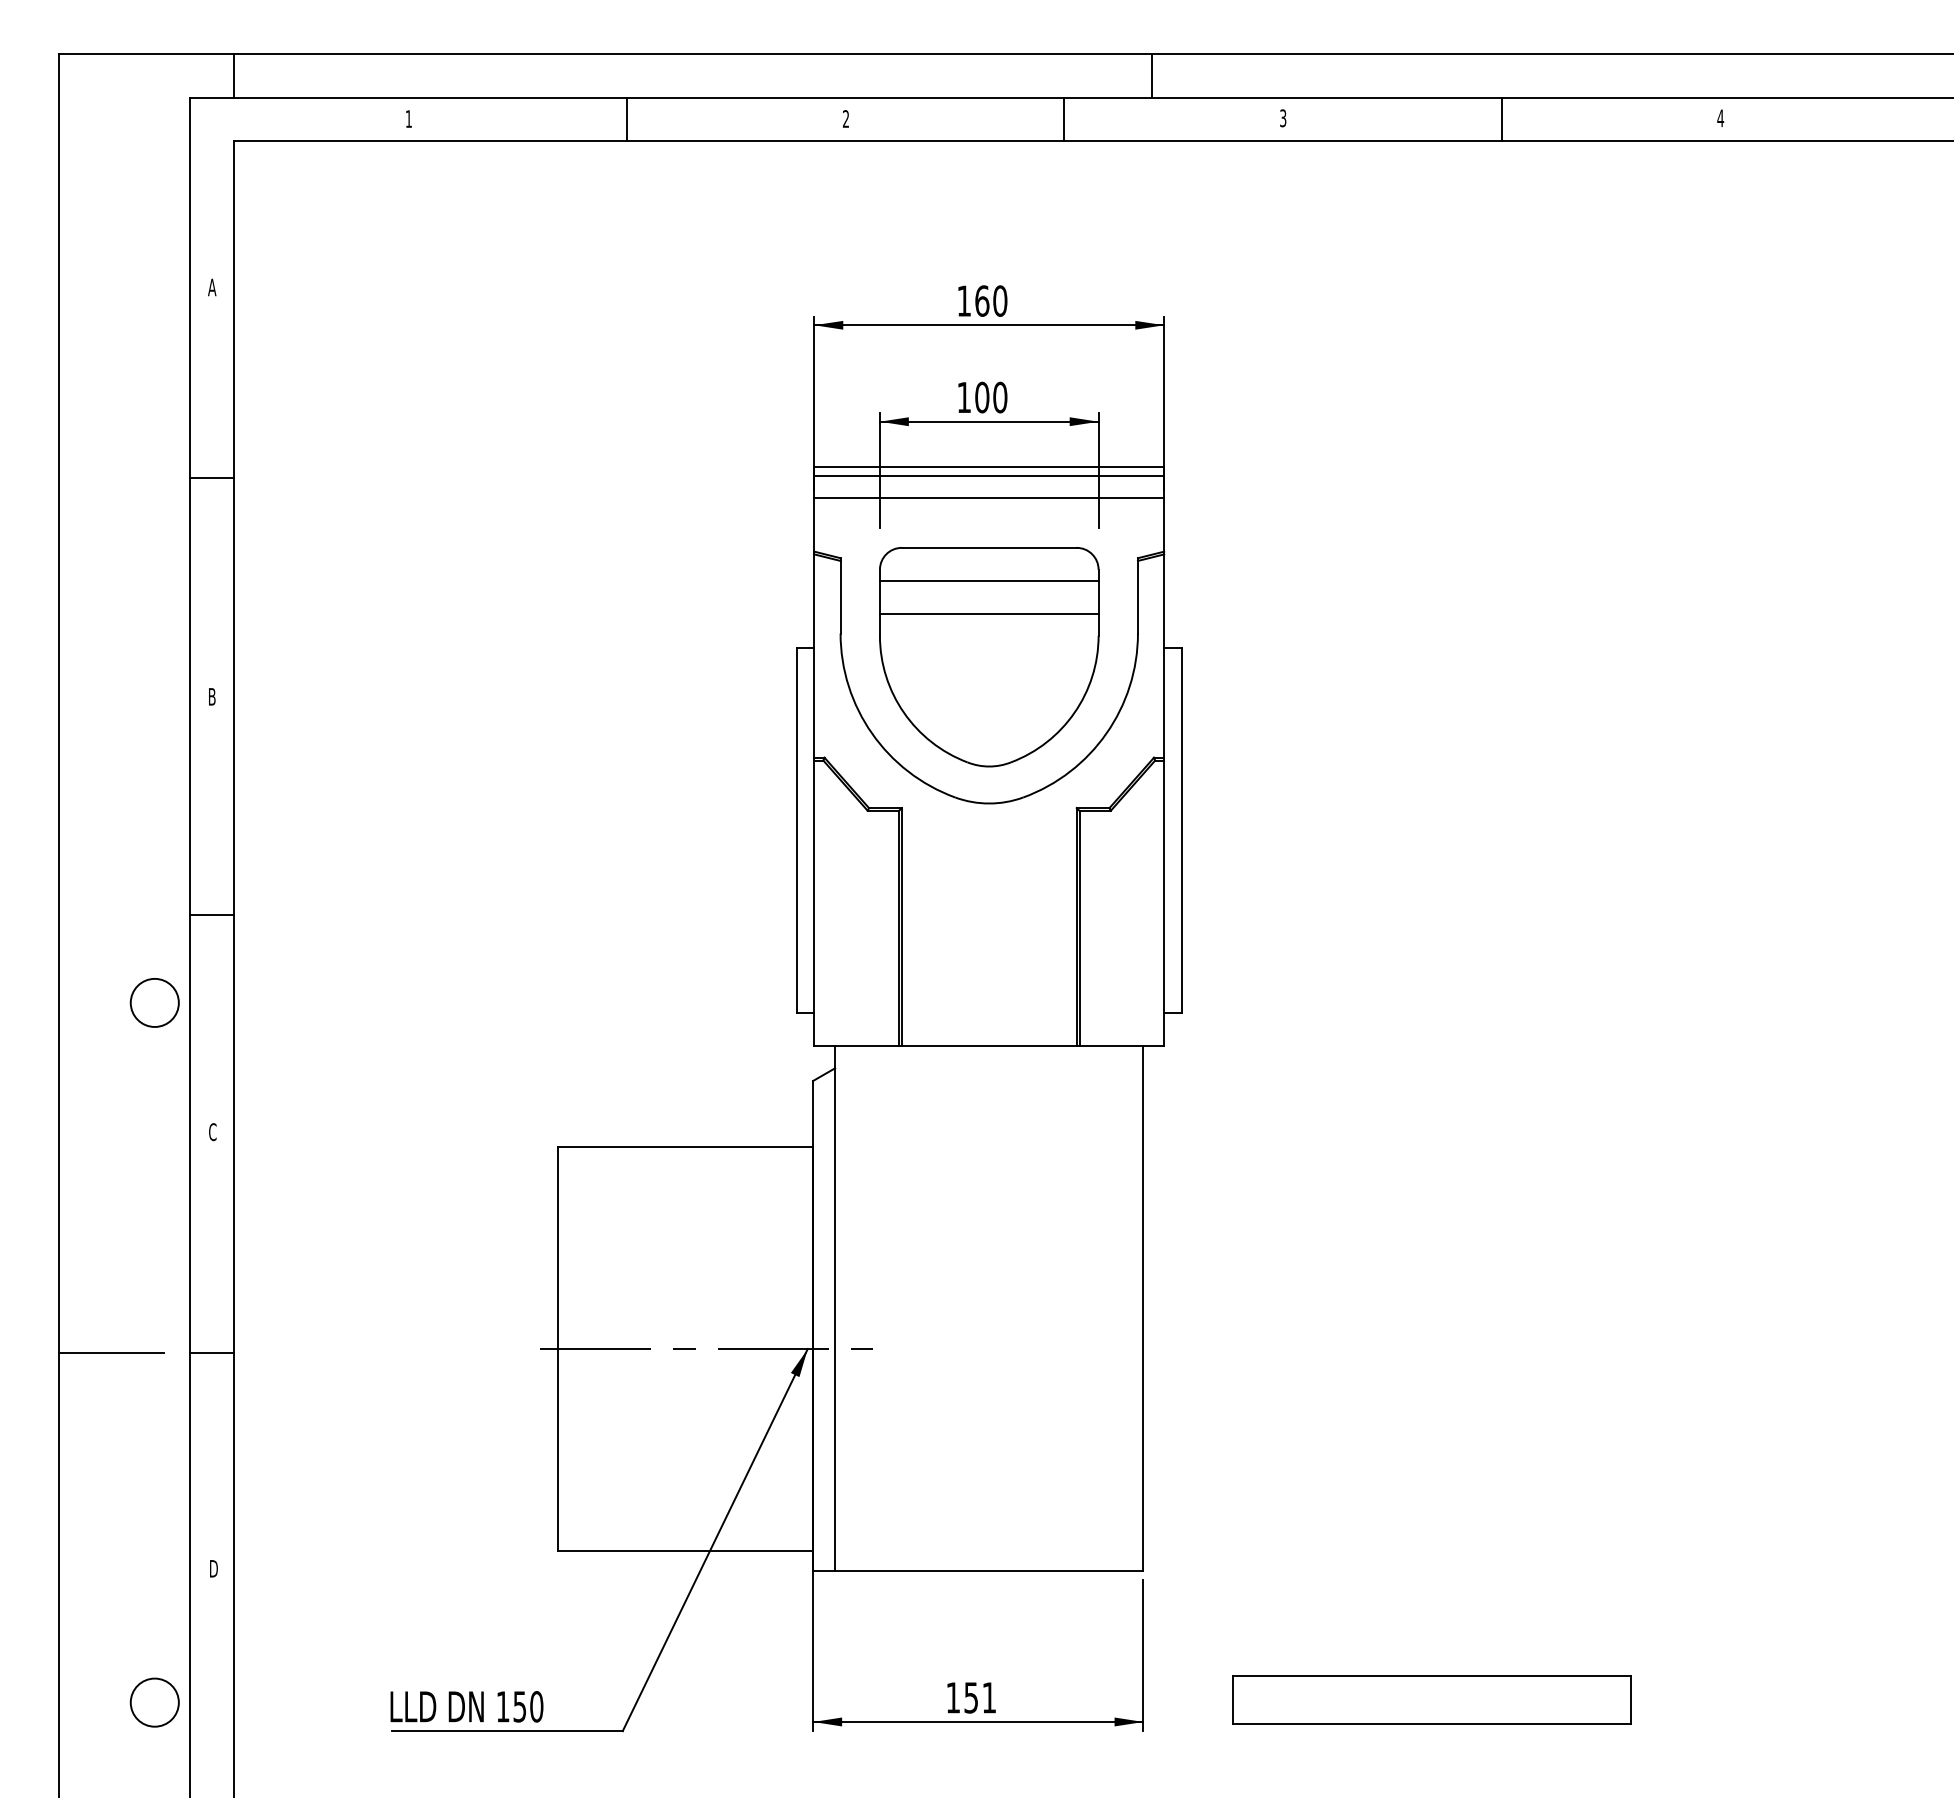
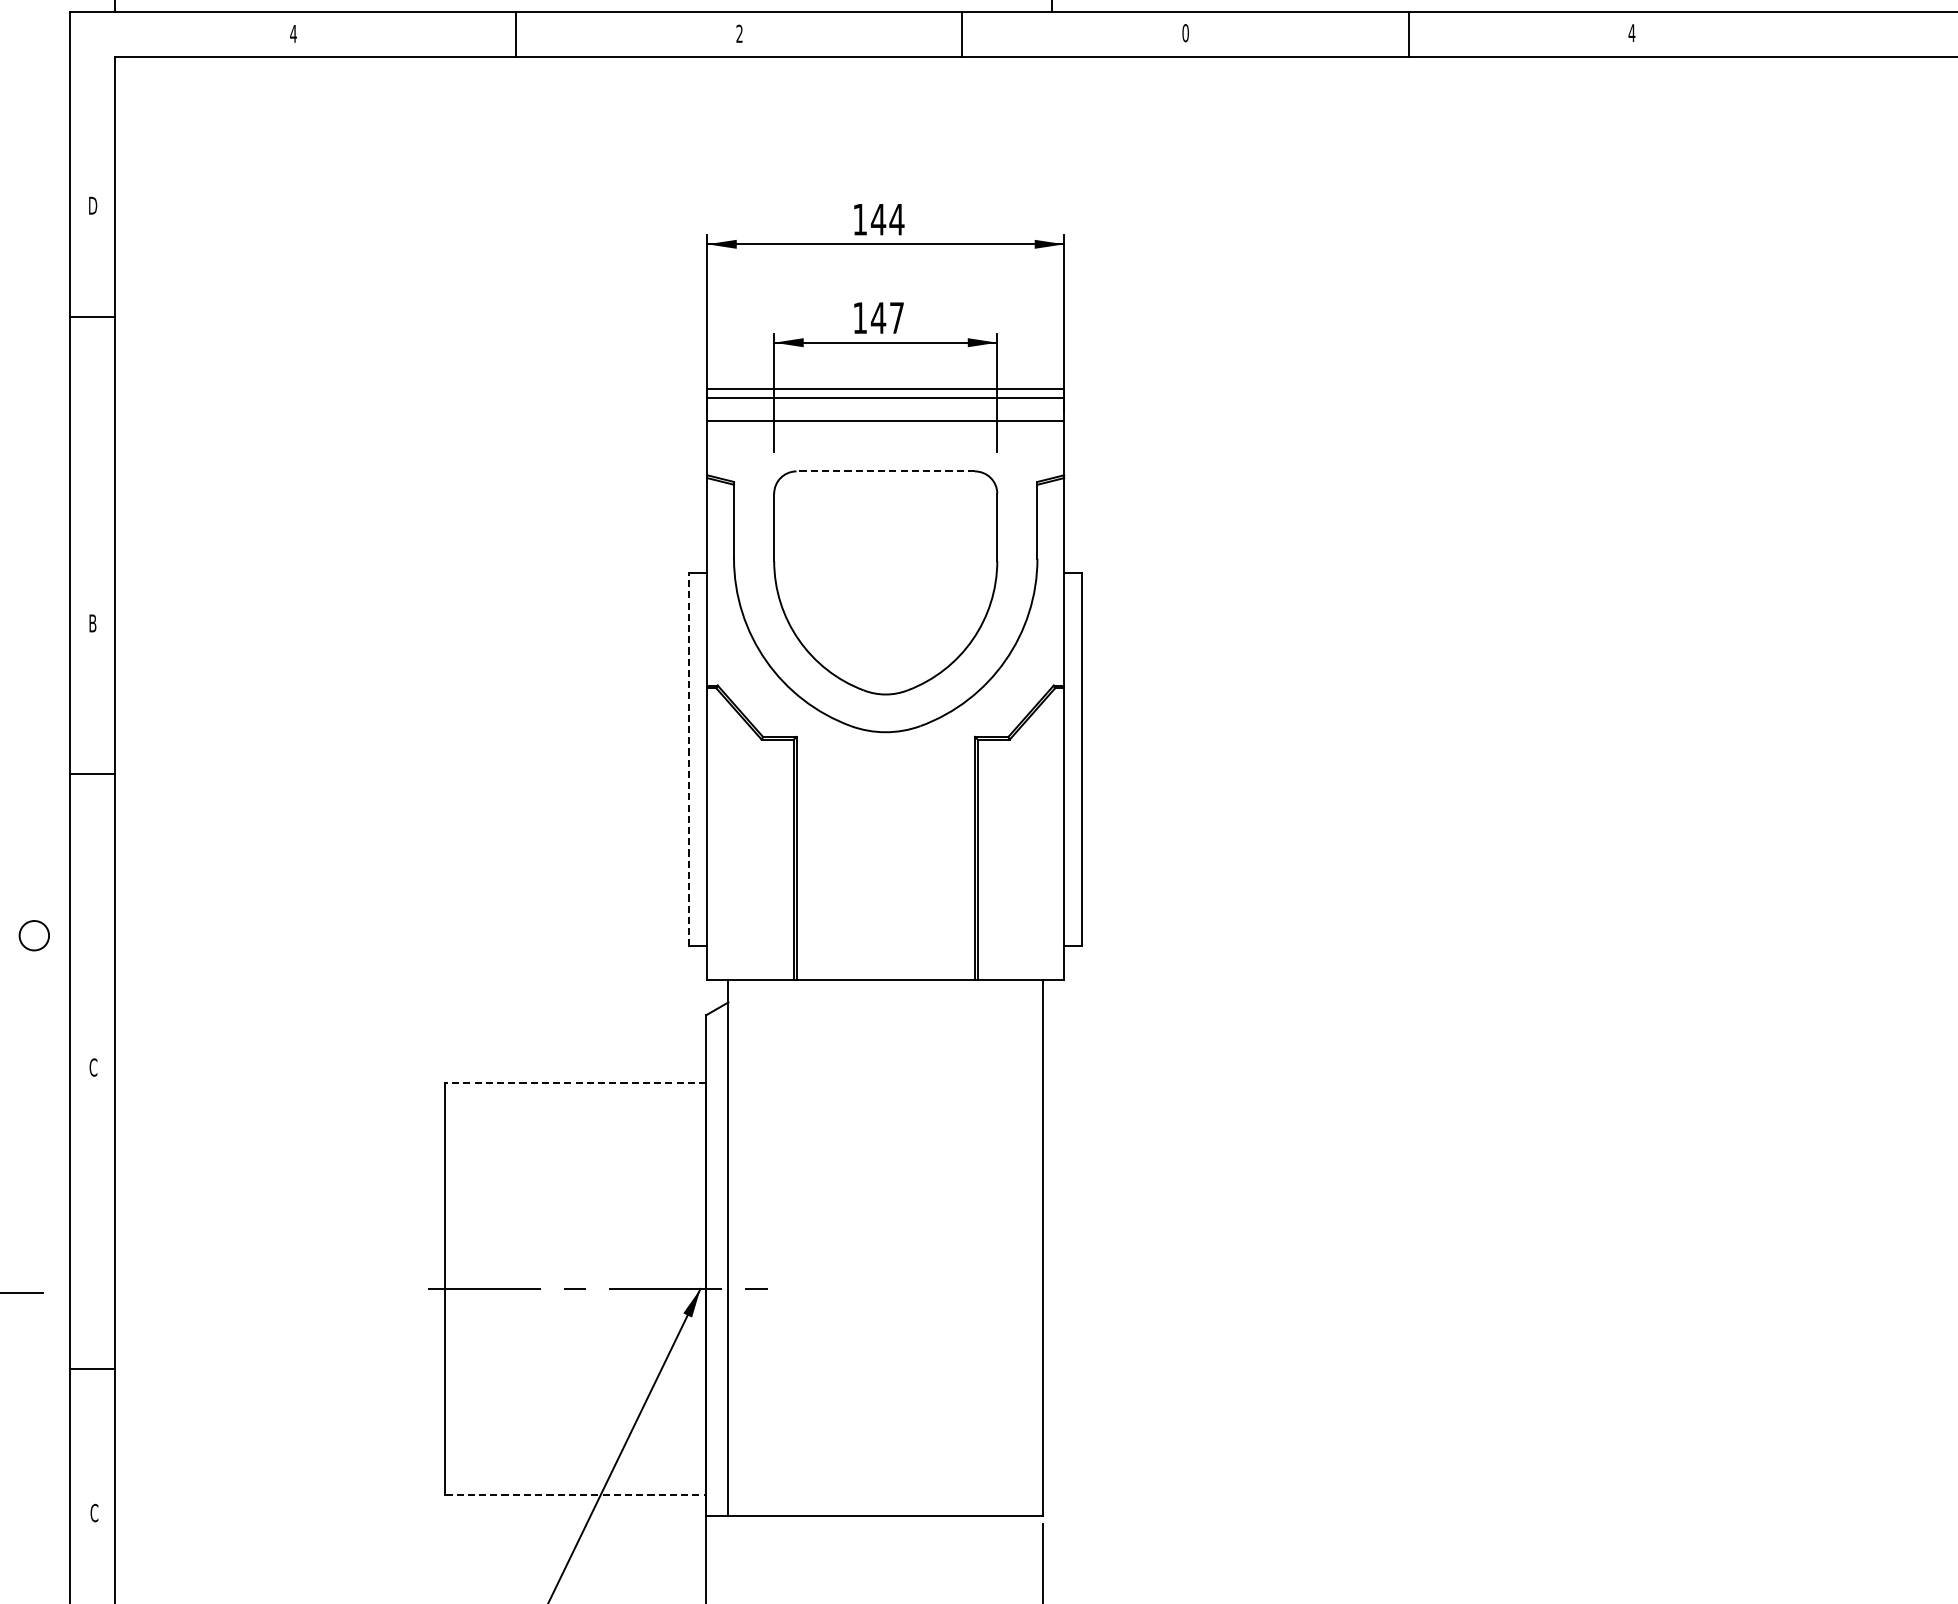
text: (408, 118) -> (293, 33), 1 -> 4
text: (1283, 118) -> (1185, 33), 3 -> 0
text: (212, 287) -> (93, 205), A -> D
text: (990, 300) -> (886, 219), 160 -> 144
text: (990, 397) -> (886, 318), 100 -> 147
line: (211, 478) -> (92, 316), moved
line: (988, 547) -> (884, 471), solid -> dashed
line: (988, 581) -> (884, 505), removed
line: (988, 614) -> (884, 539), removed
line: (796, 830) -> (689, 759), solid -> dashed
line: (211, 915) -> (92, 774), moved
circle: (154, 1002) -> (34, 935), size x0.6
line: (685, 1146) -> (575, 1082), solid -> dashed
line: (211, 1352) -> (92, 1368), moved
line: (685, 1551) -> (575, 1495), solid -> dashed
text: (213, 1568) -> (94, 1512), D -> C

